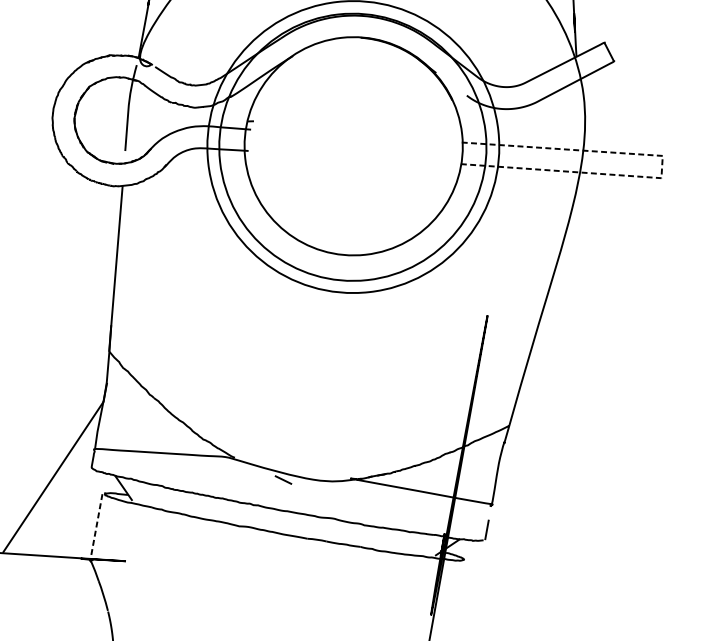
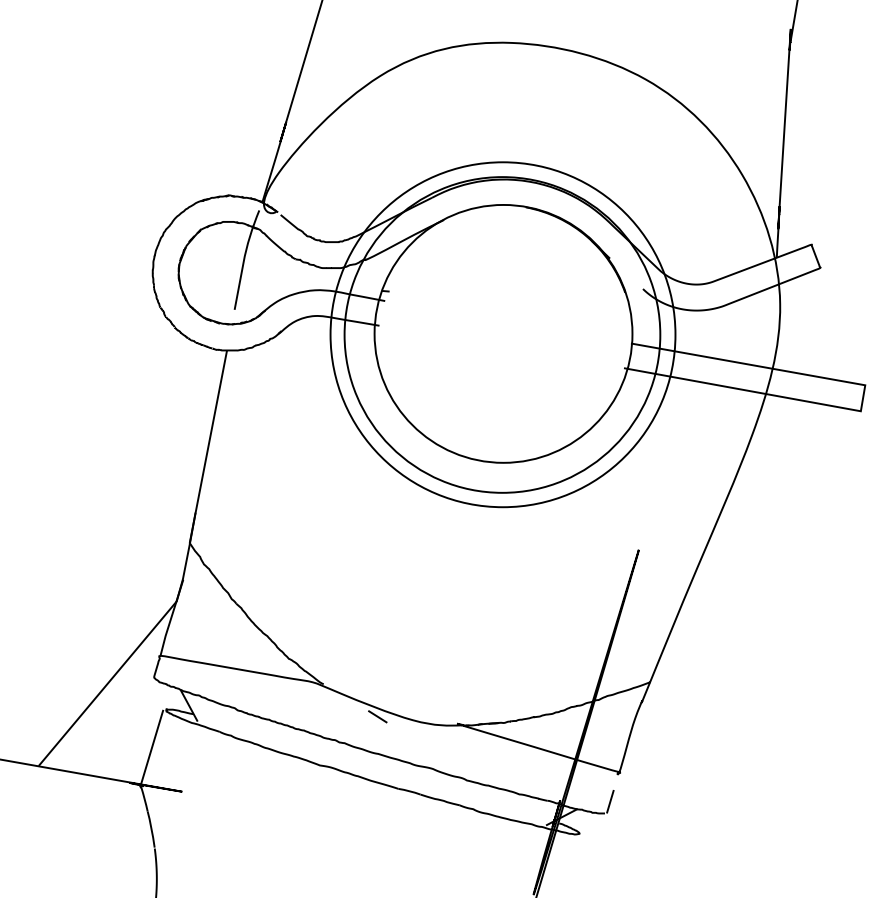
line: (661, 168) -> (862, 399), dashed -> solid
line: (96, 525) -> (152, 746), dashed -> solid

